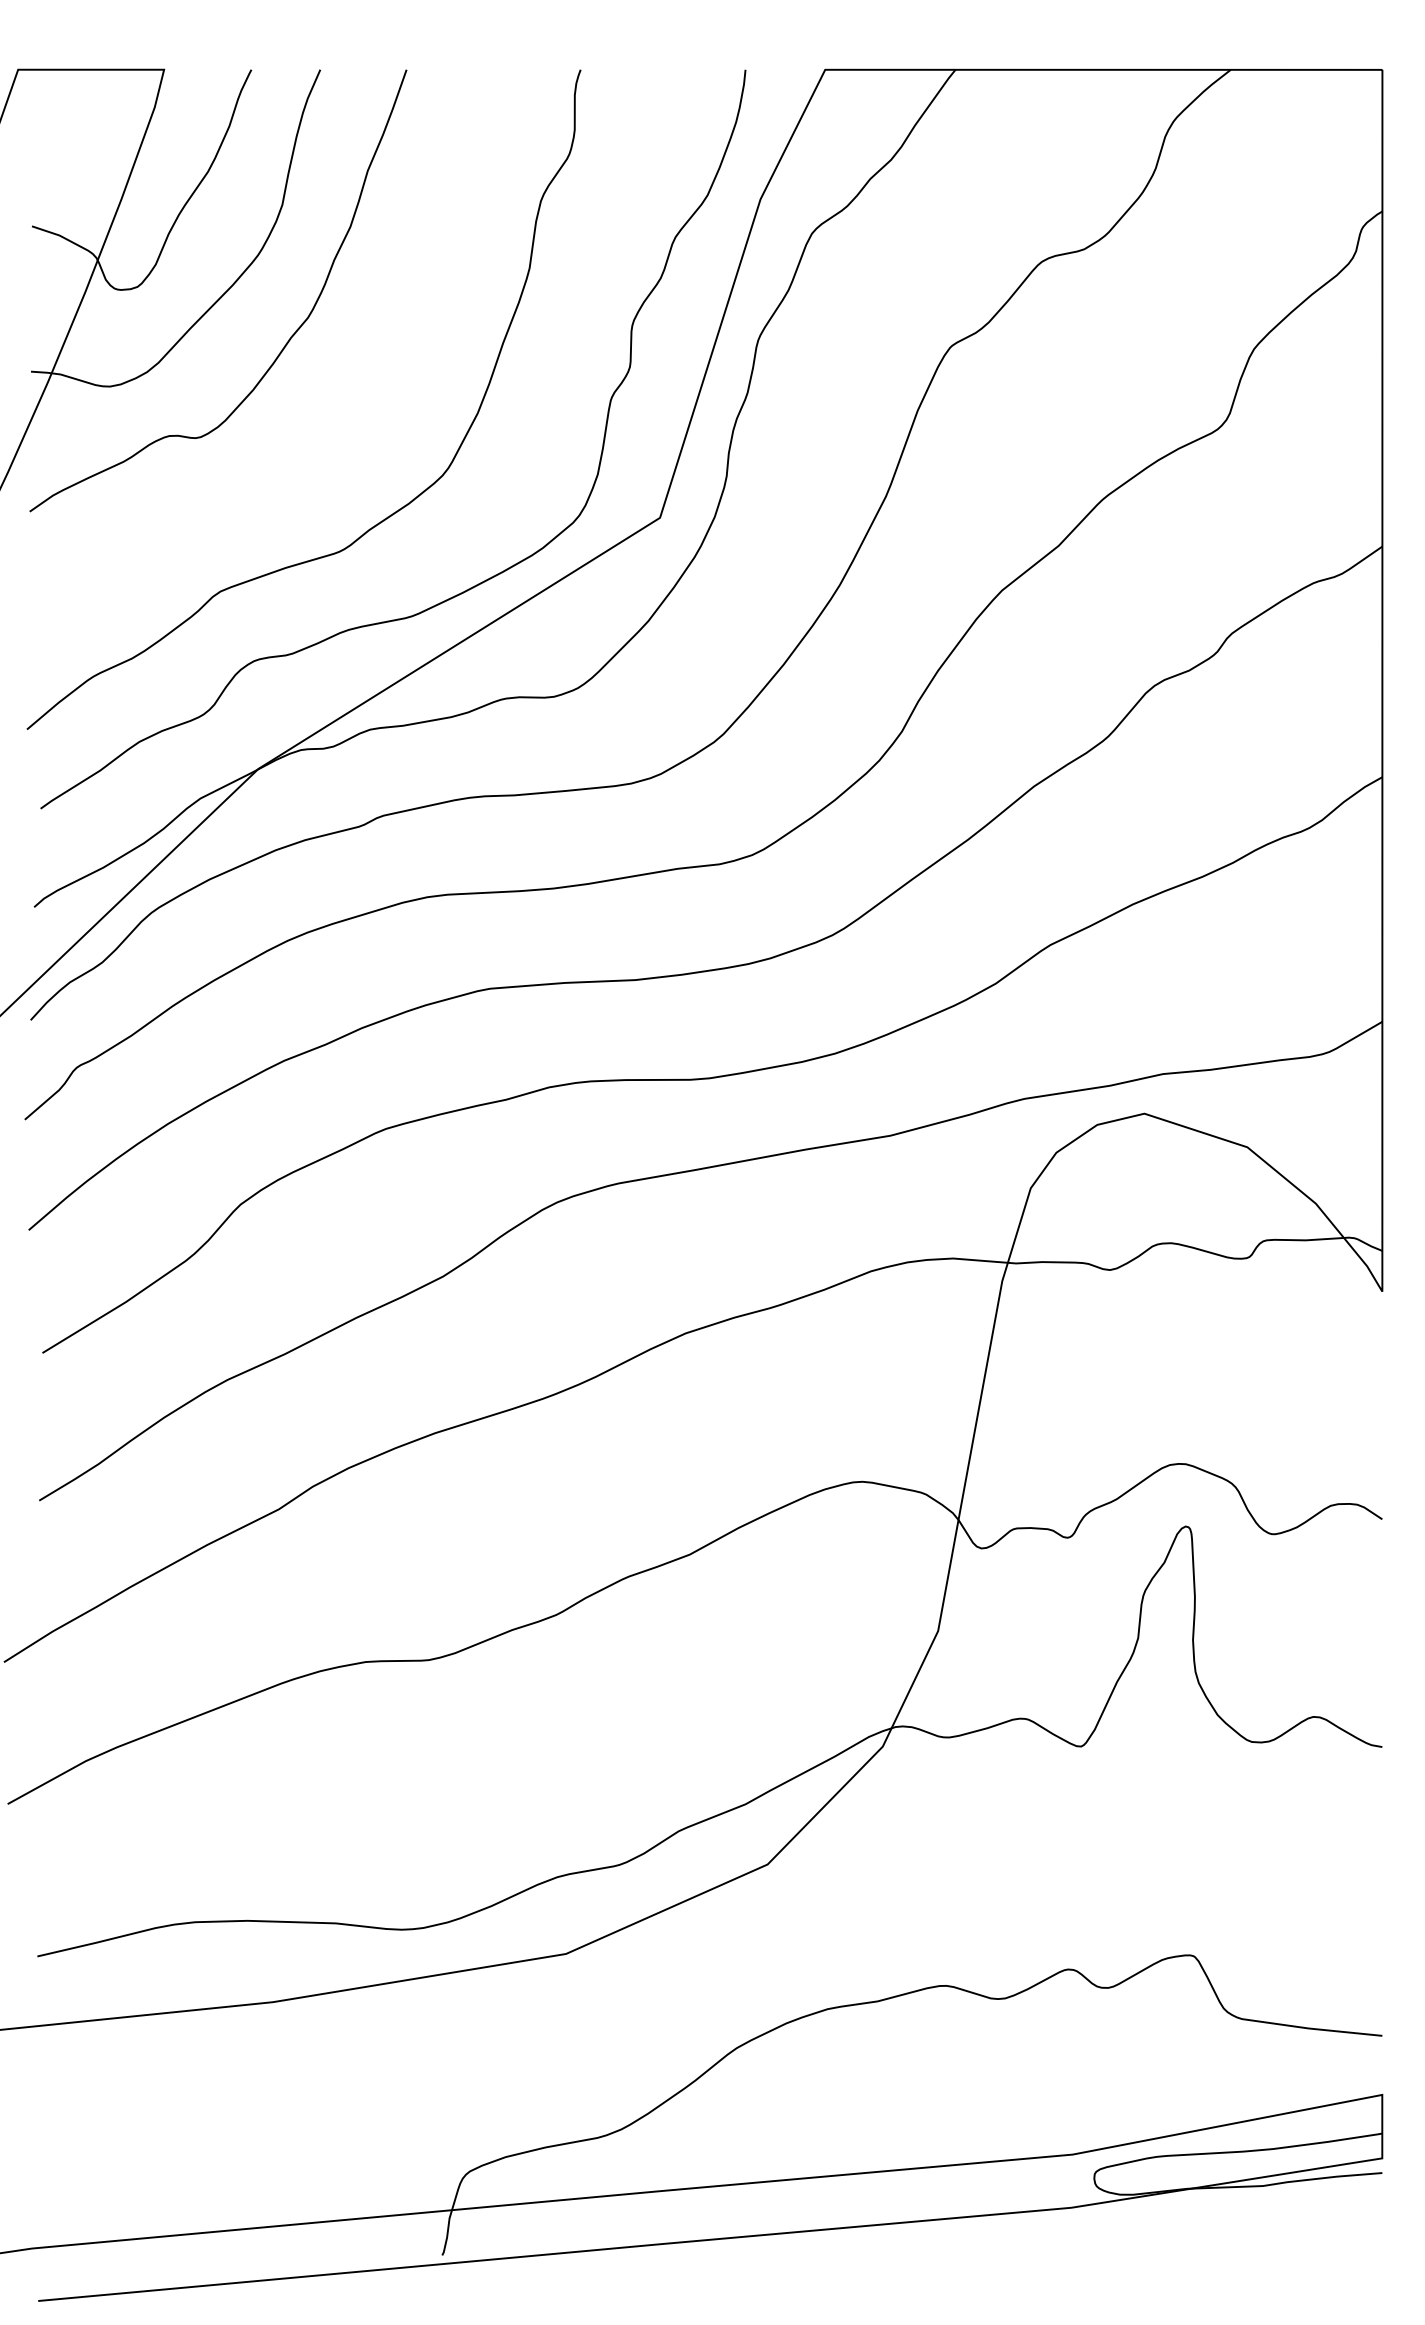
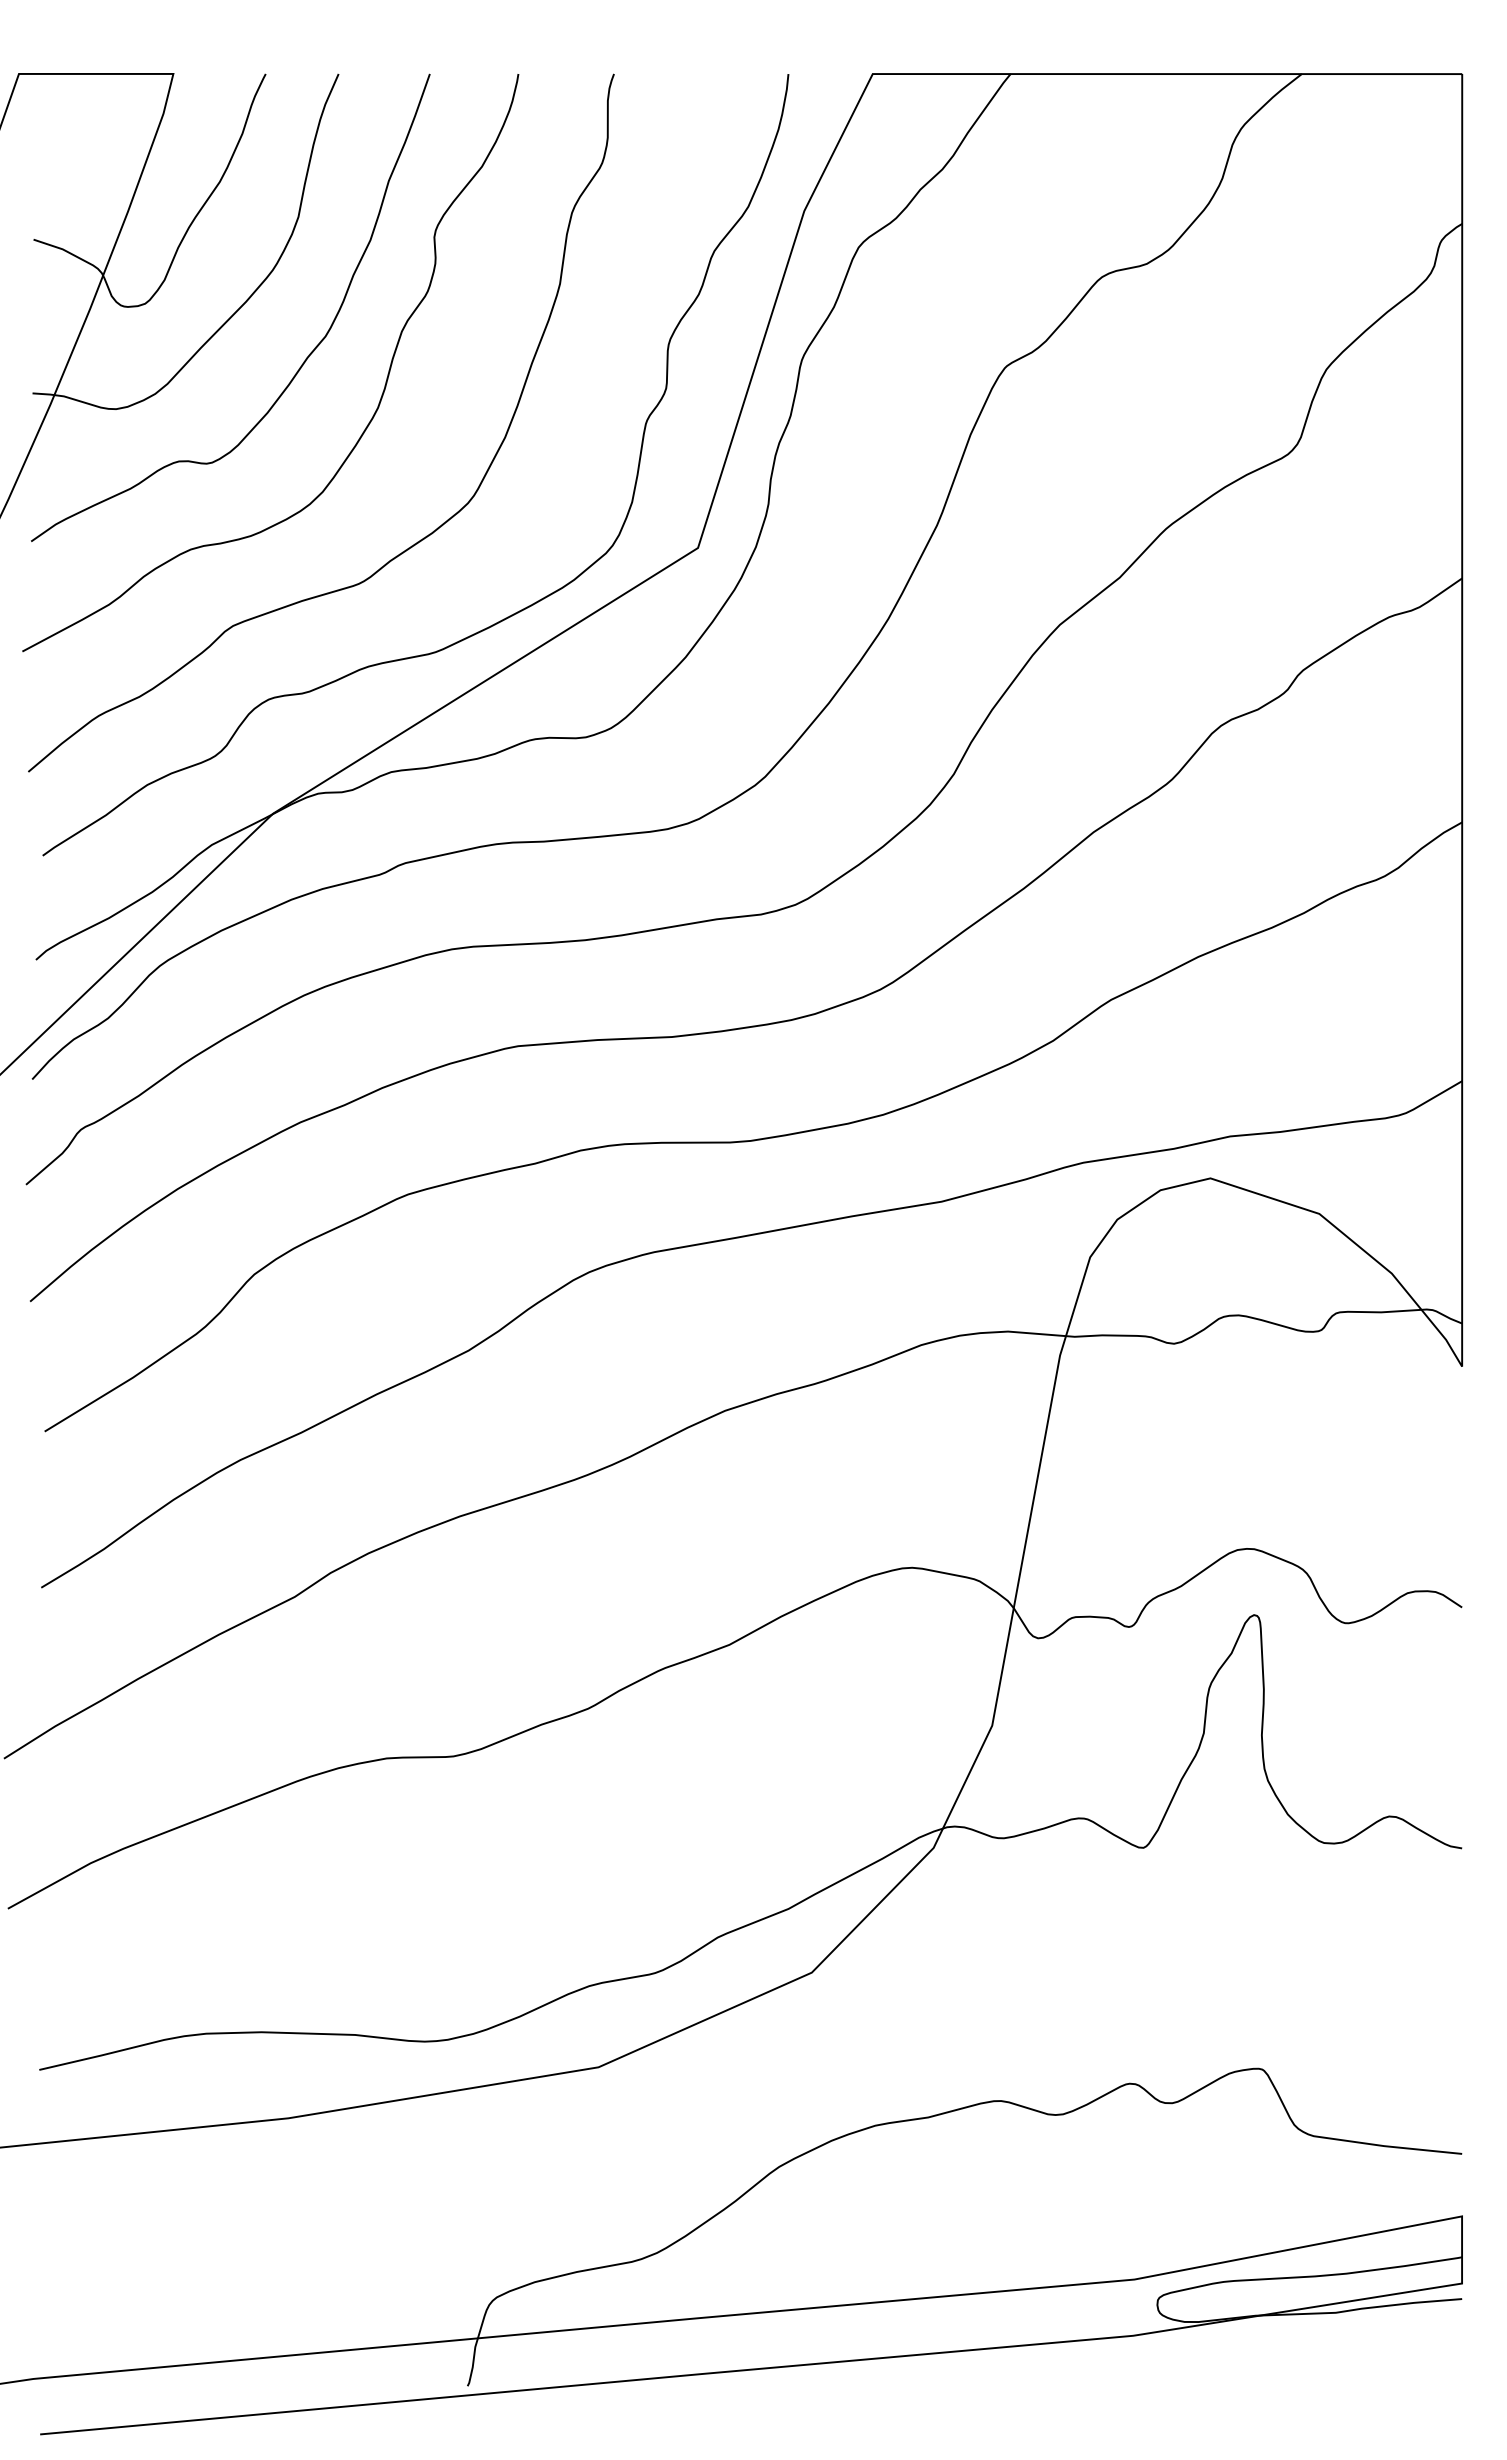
curve: (349, 397) -> (369, 420), added

